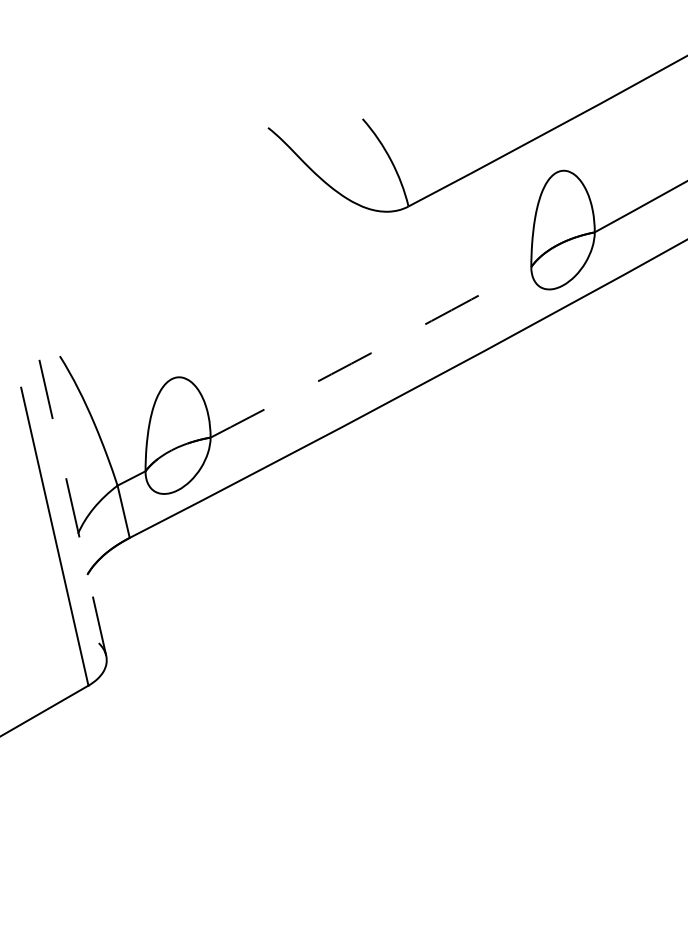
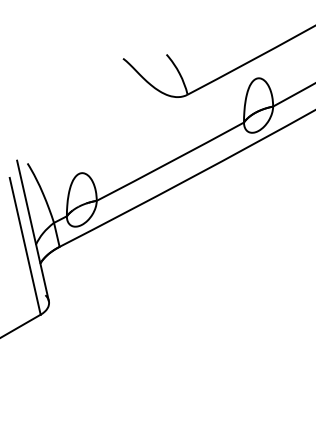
arc: (371, 354) -> (170, 162), dashed -> solid
line: (70, 502) -> (32, 230), dashed -> solid

